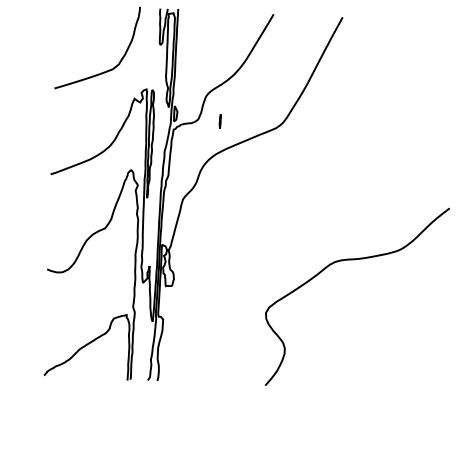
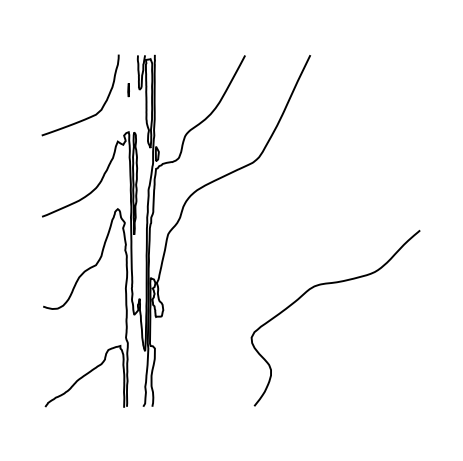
line: (220, 121) -> (128, 90), moved

